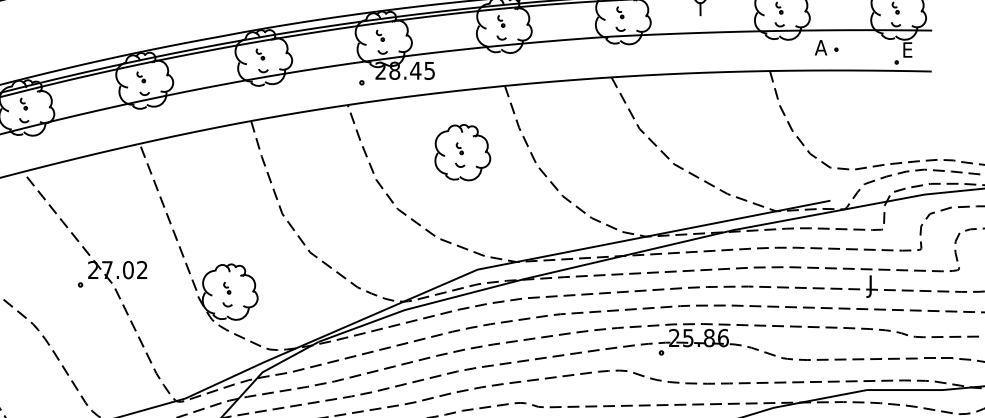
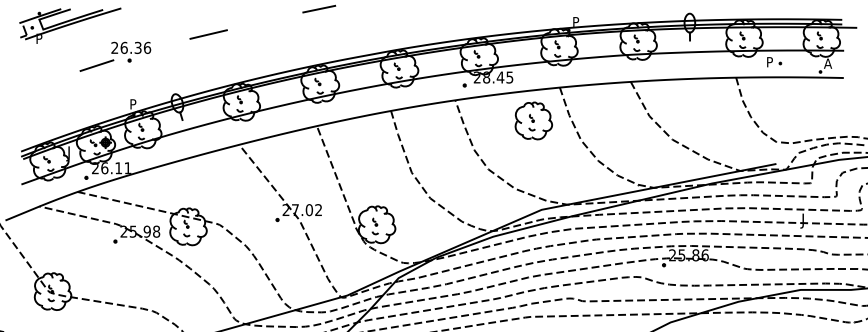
text: (821, 48) -> (770, 62), A -> P
text: (908, 49) -> (828, 63), E -> A
part: (462, 151) -> (533, 120), moved

